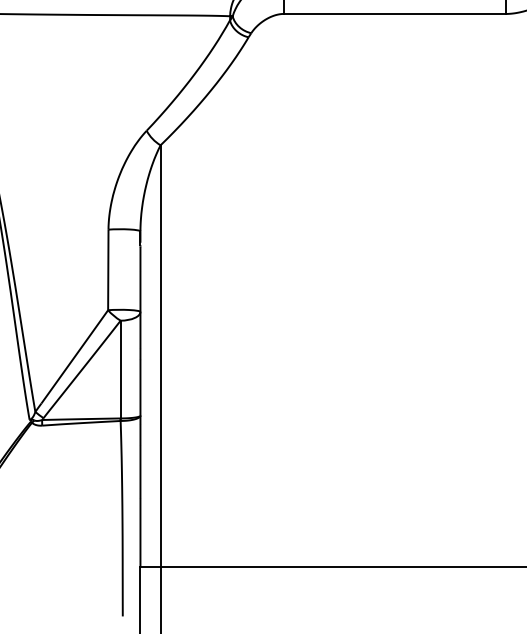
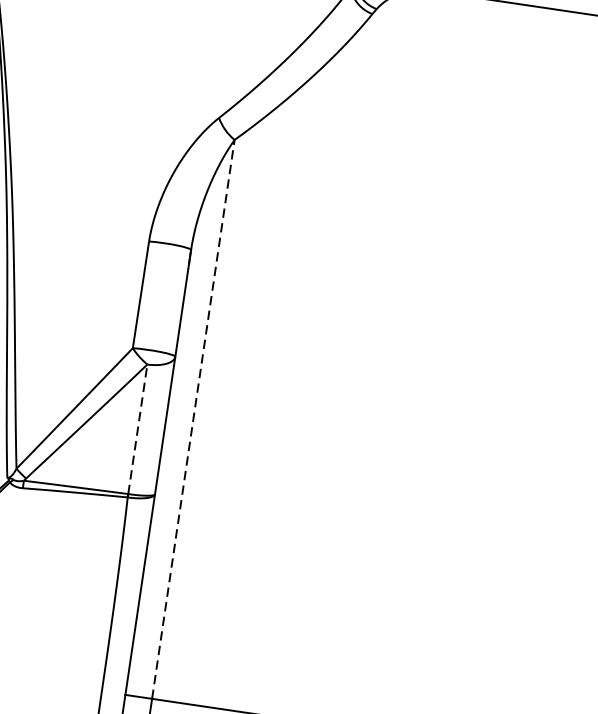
line: (160, 356) -> (193, 419), solid -> dashed
line: (120, 369) -> (137, 429), solid -> dashed

